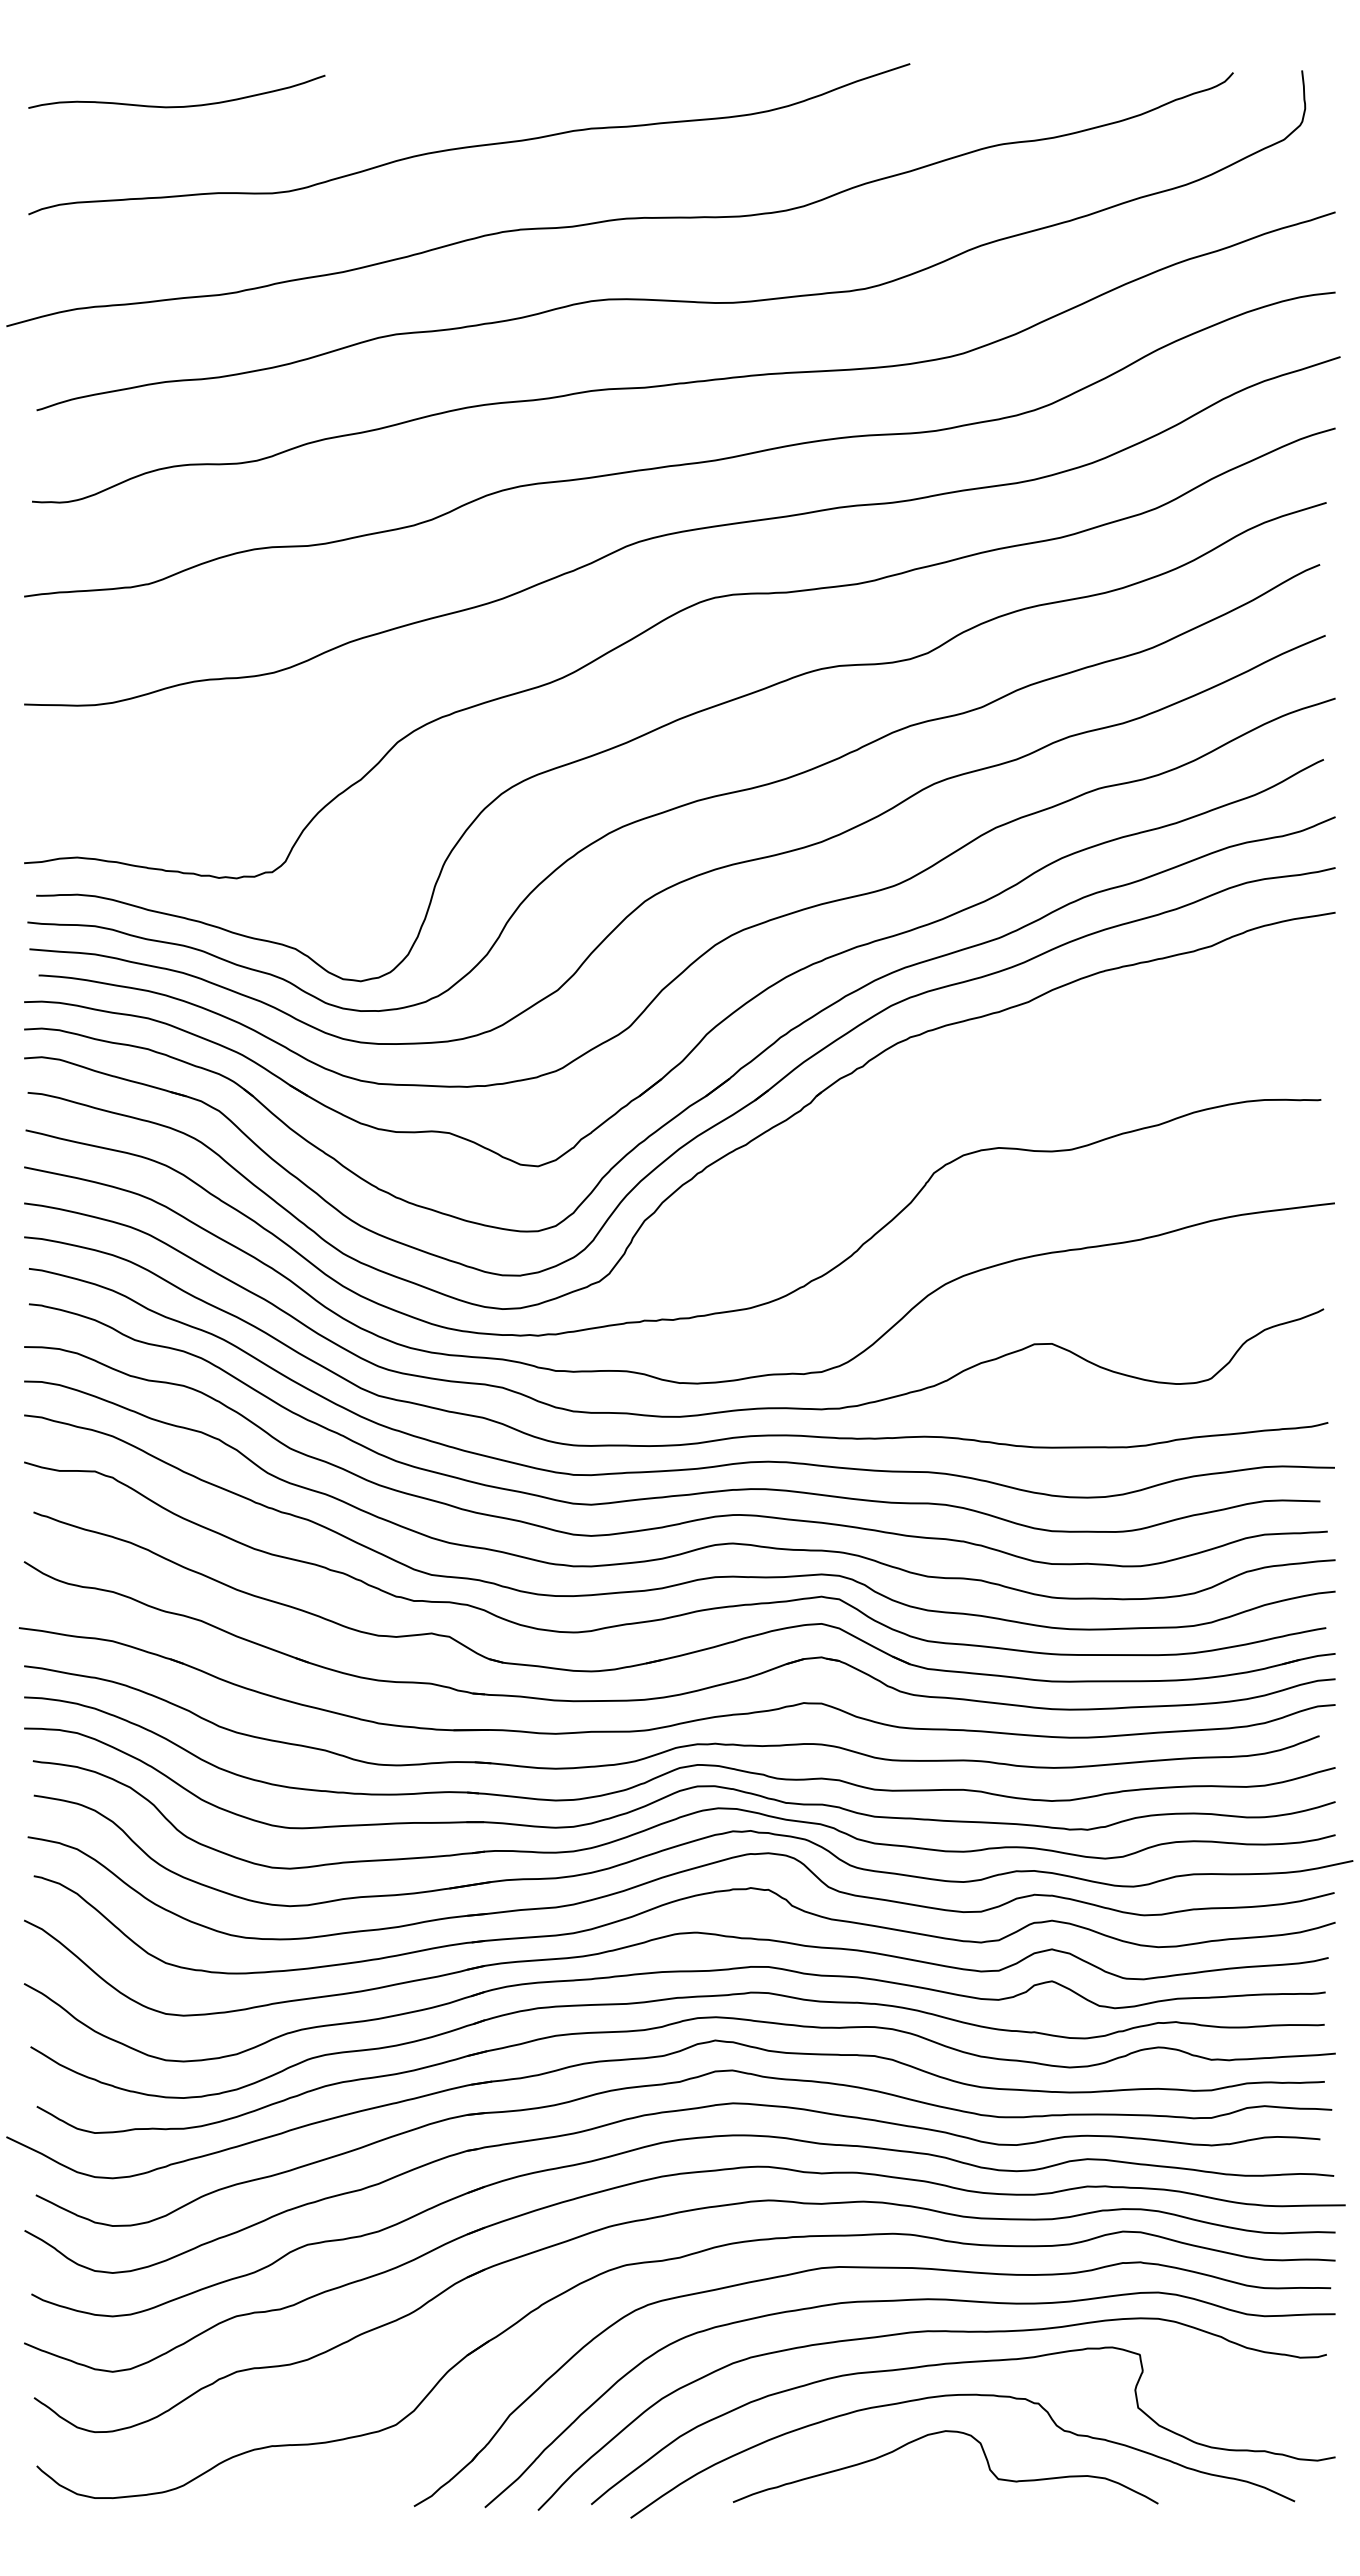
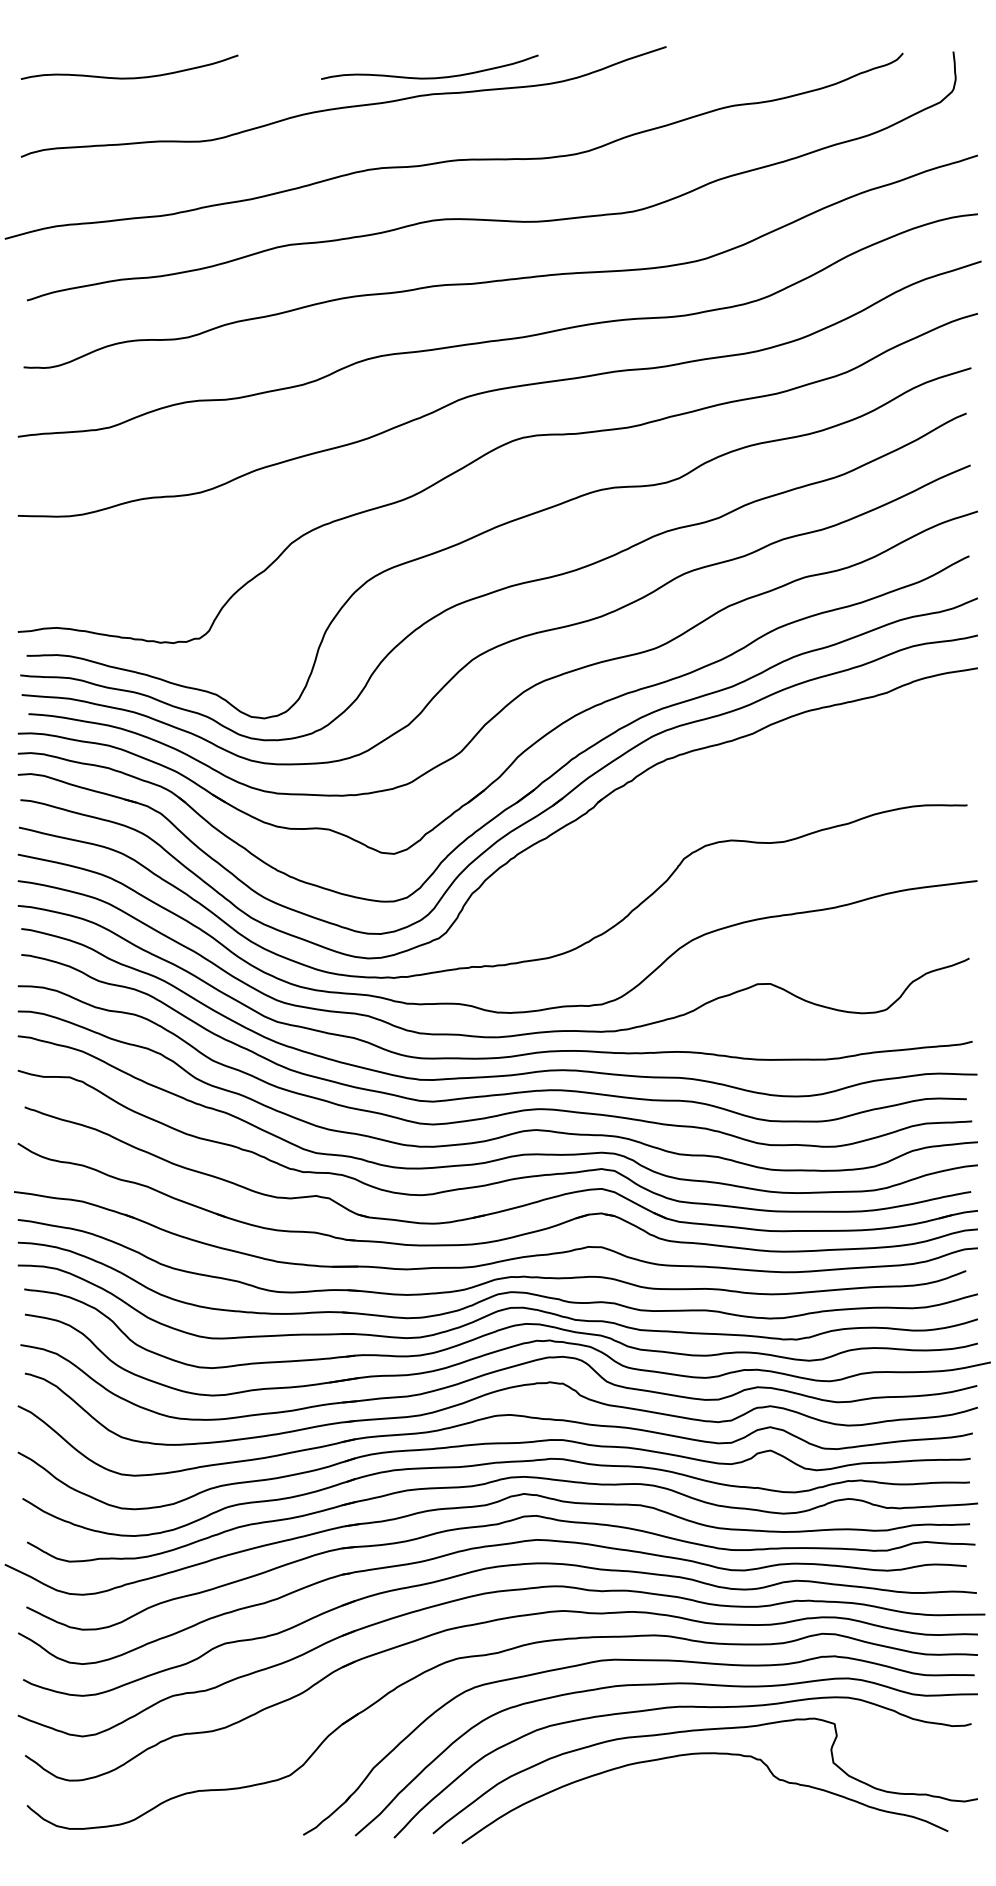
curve: (586, 106) -> (429, 78), added
curve: (940, 2433) -> (688, 1781), removed

